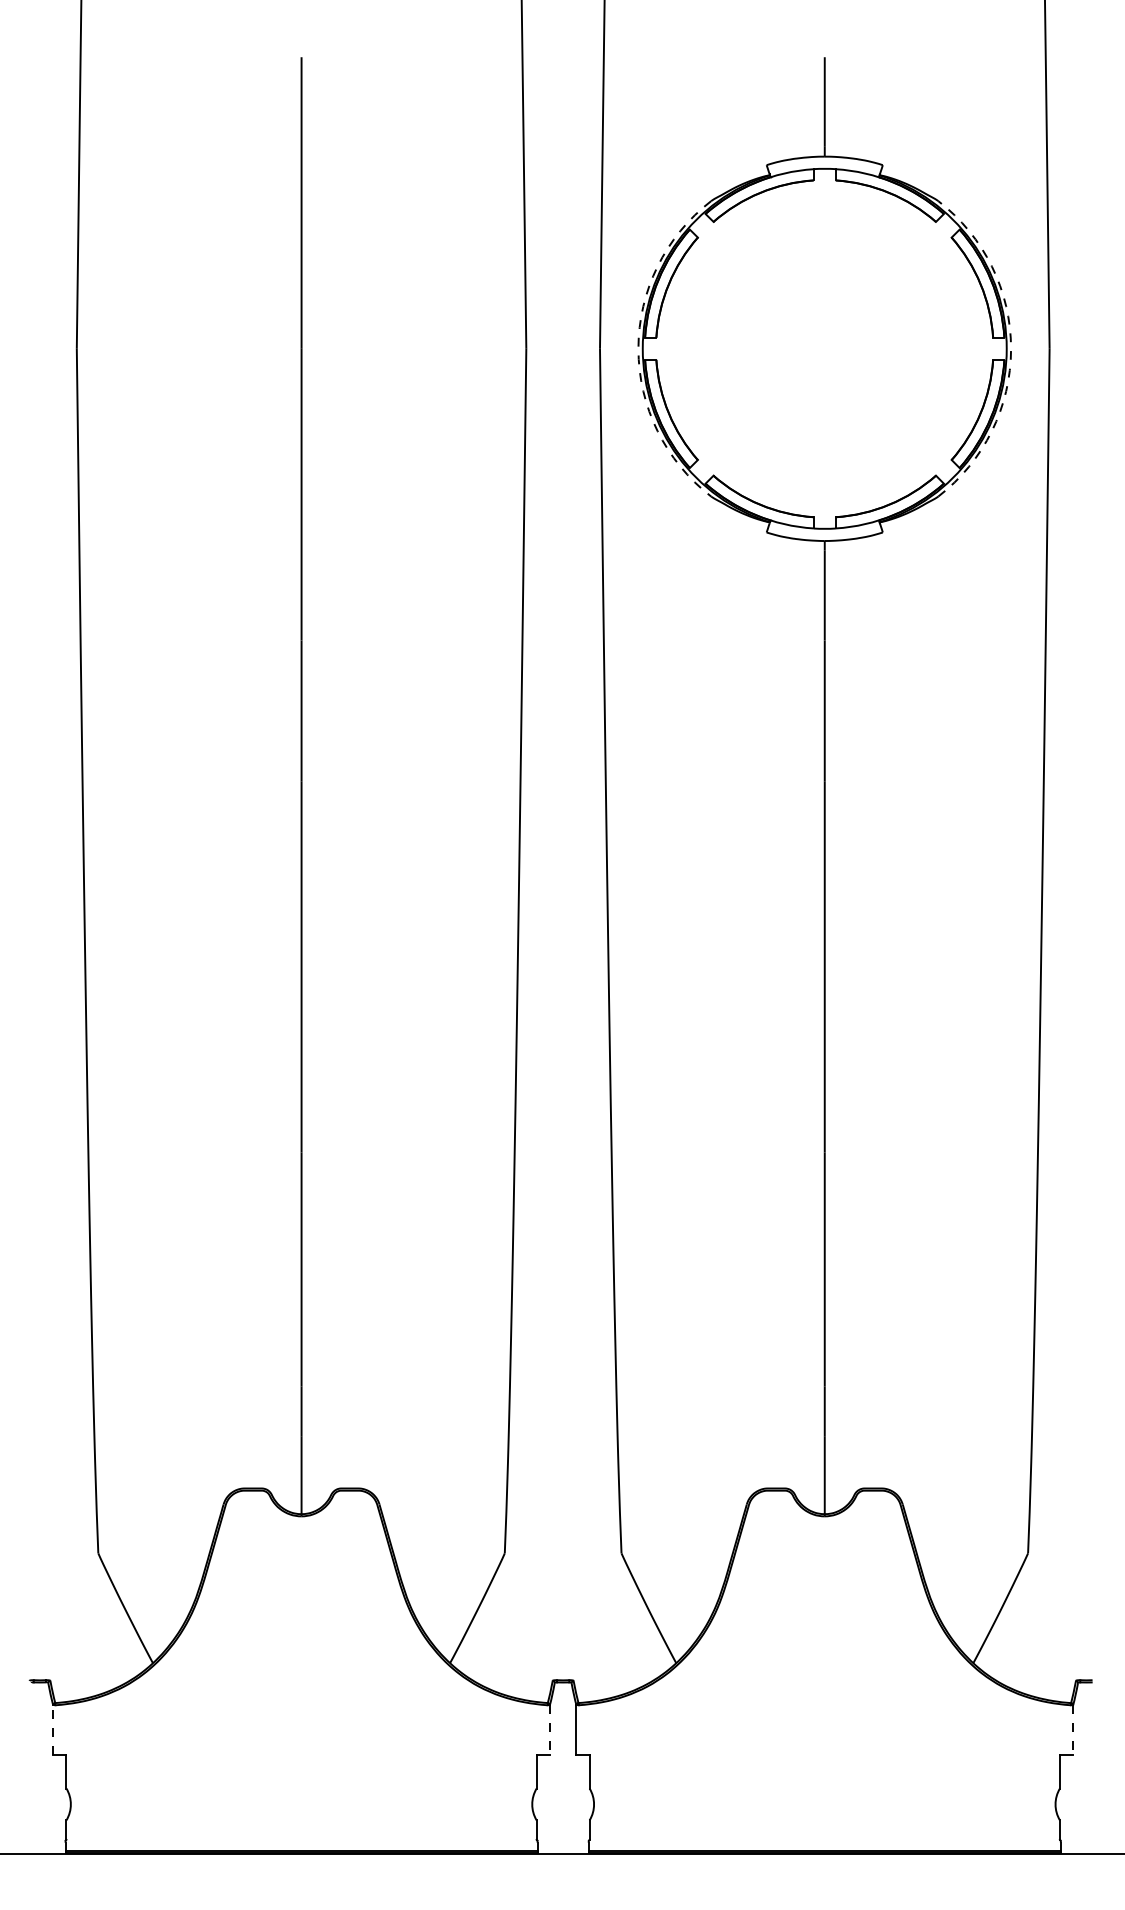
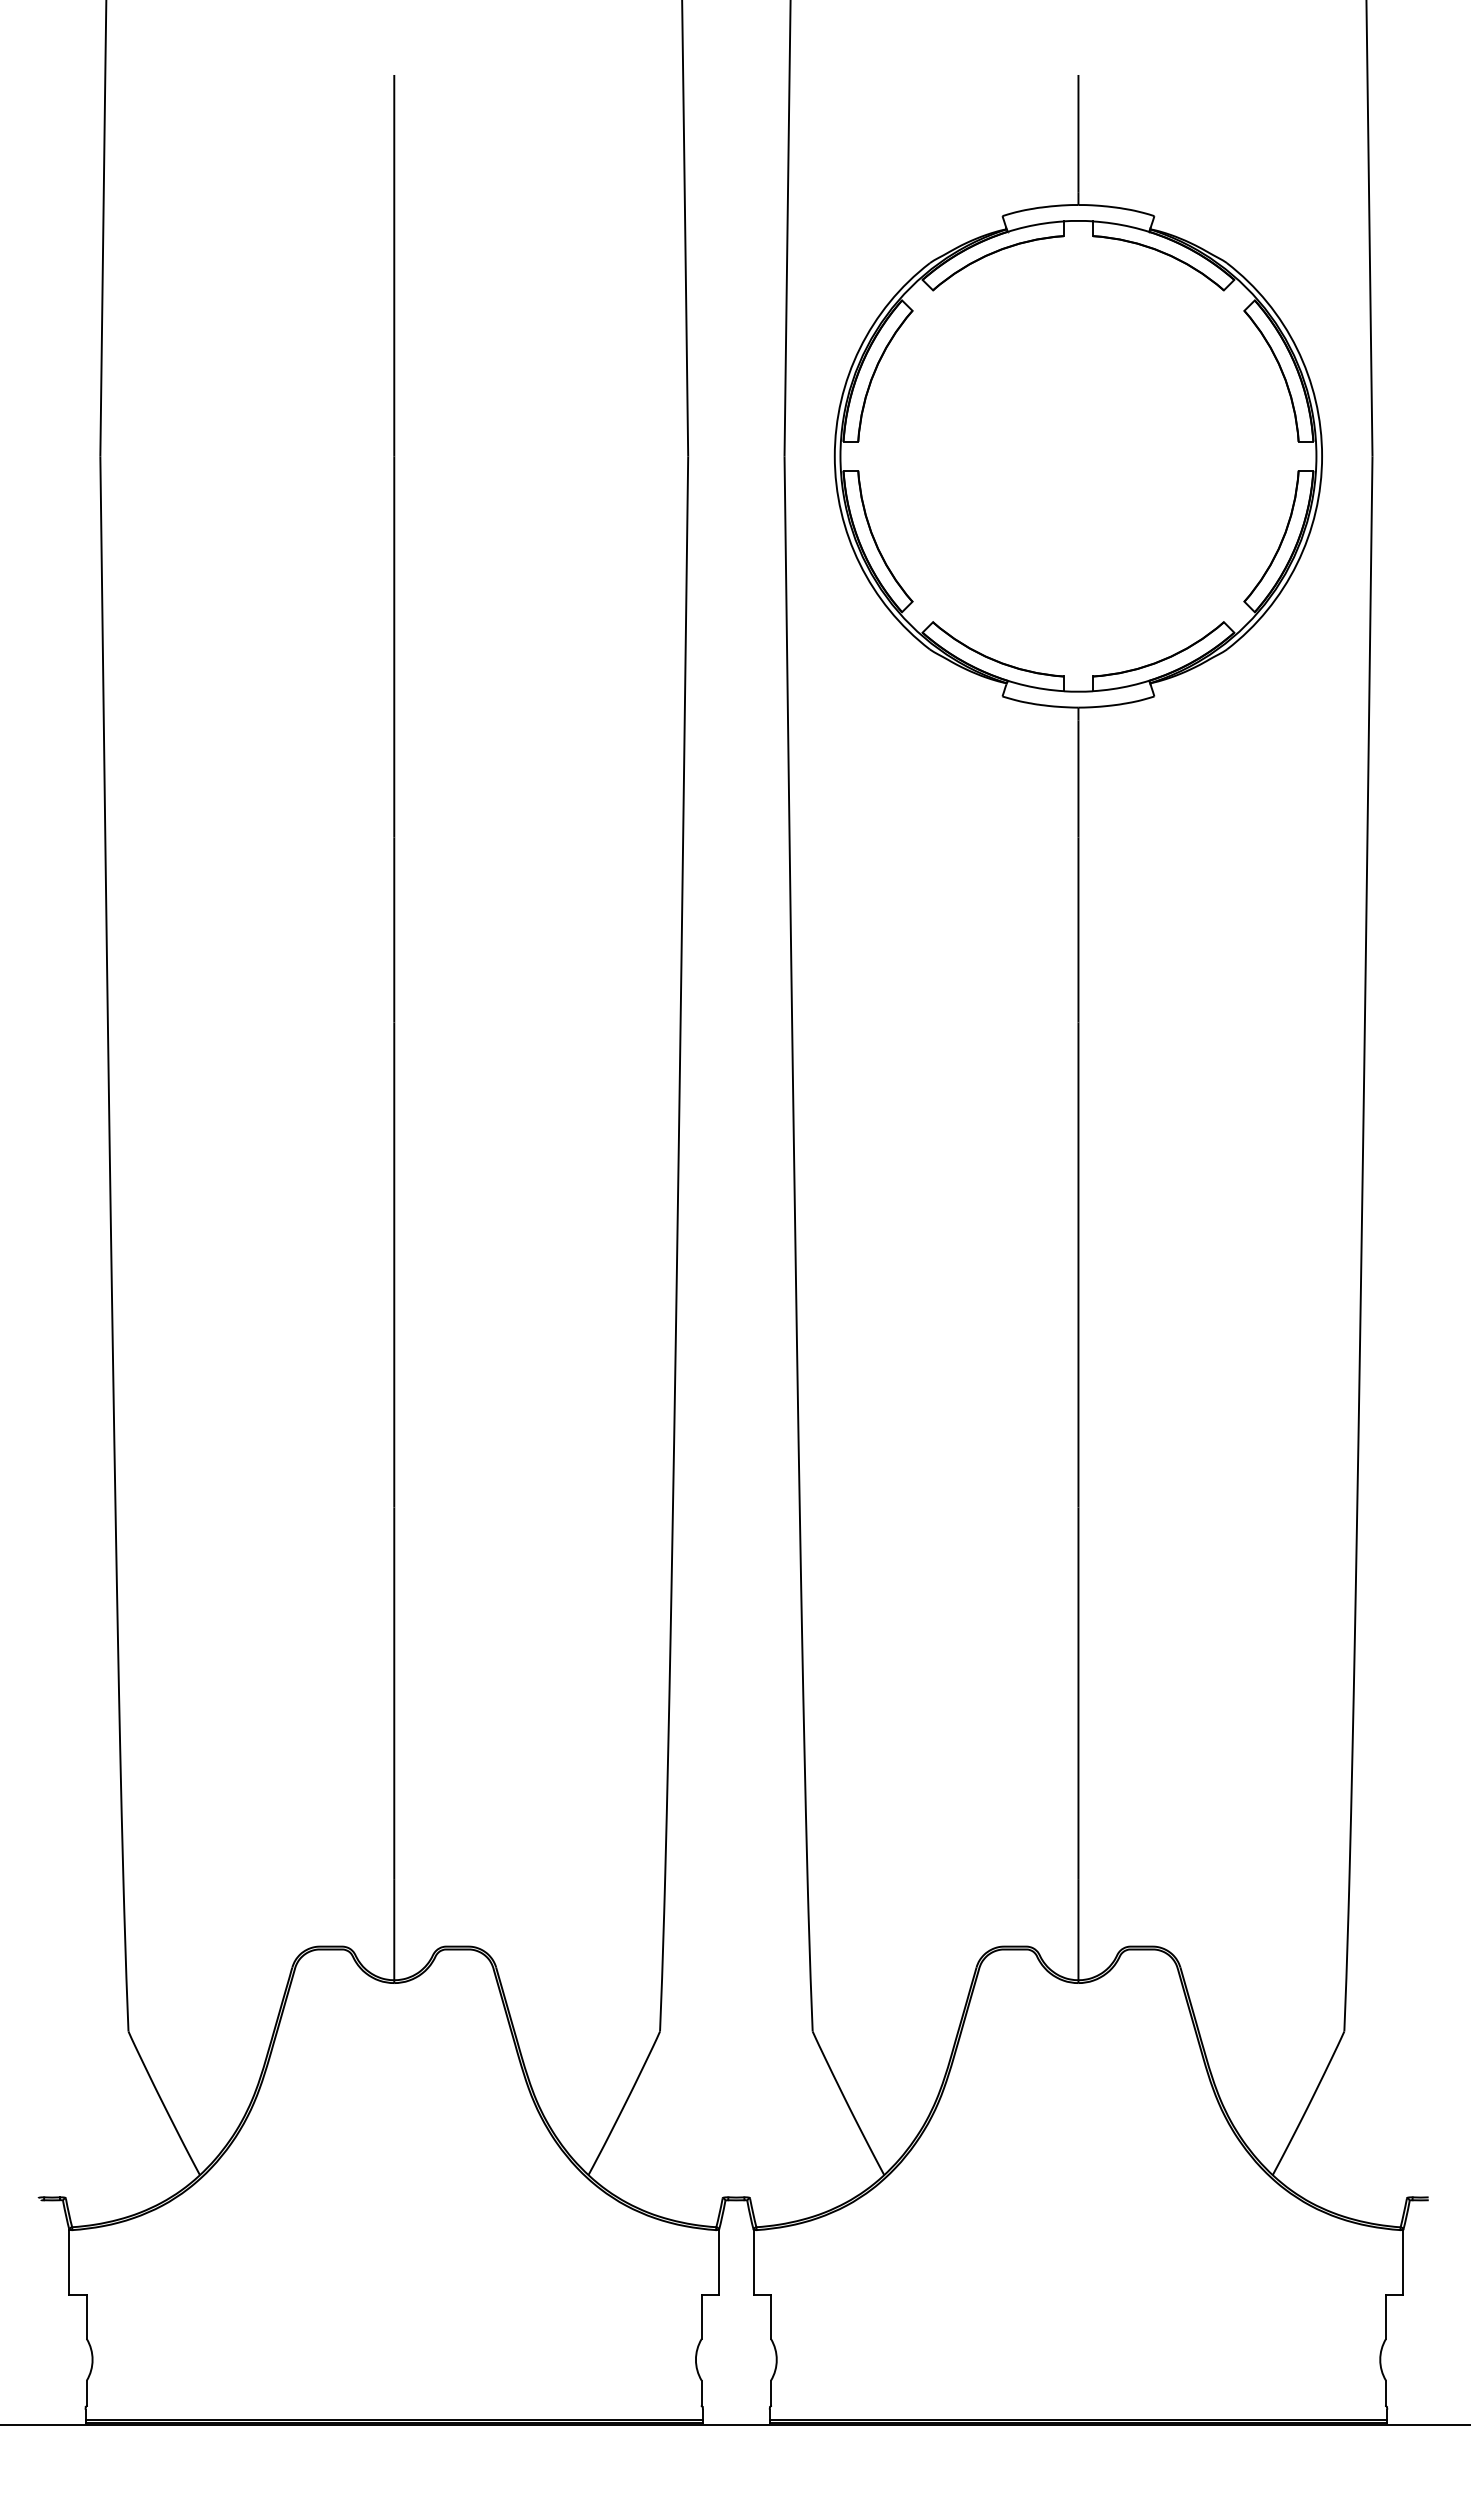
arc: (638, 348) -> (834, 456), dashed -> solid
arc: (1011, 348) -> (1322, 456), dashed -> solid
line: (53, 1729) -> (69, 2261), dashed -> solid
line: (549, 1730) -> (718, 2262), dashed -> solid
line: (1073, 1730) -> (1403, 2262), dashed -> solid

